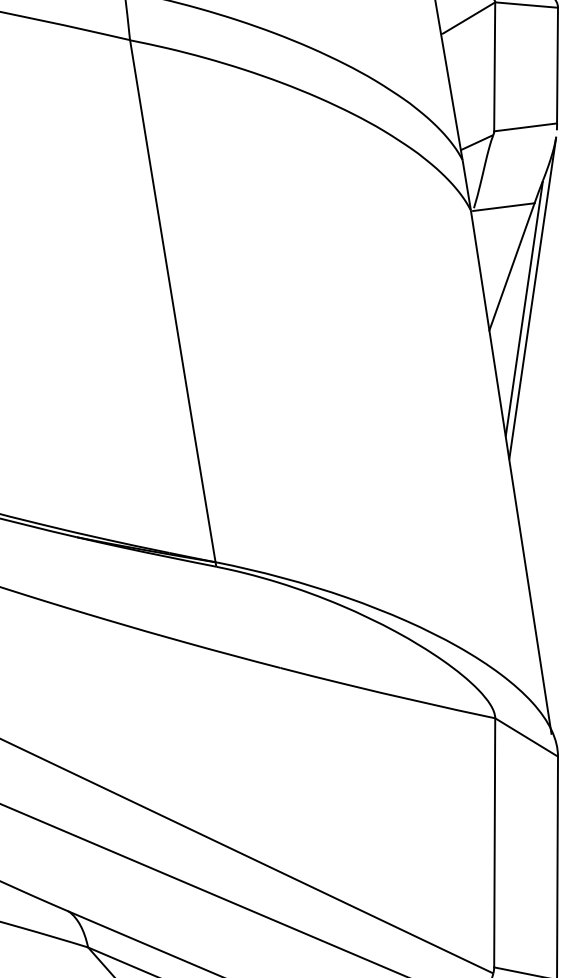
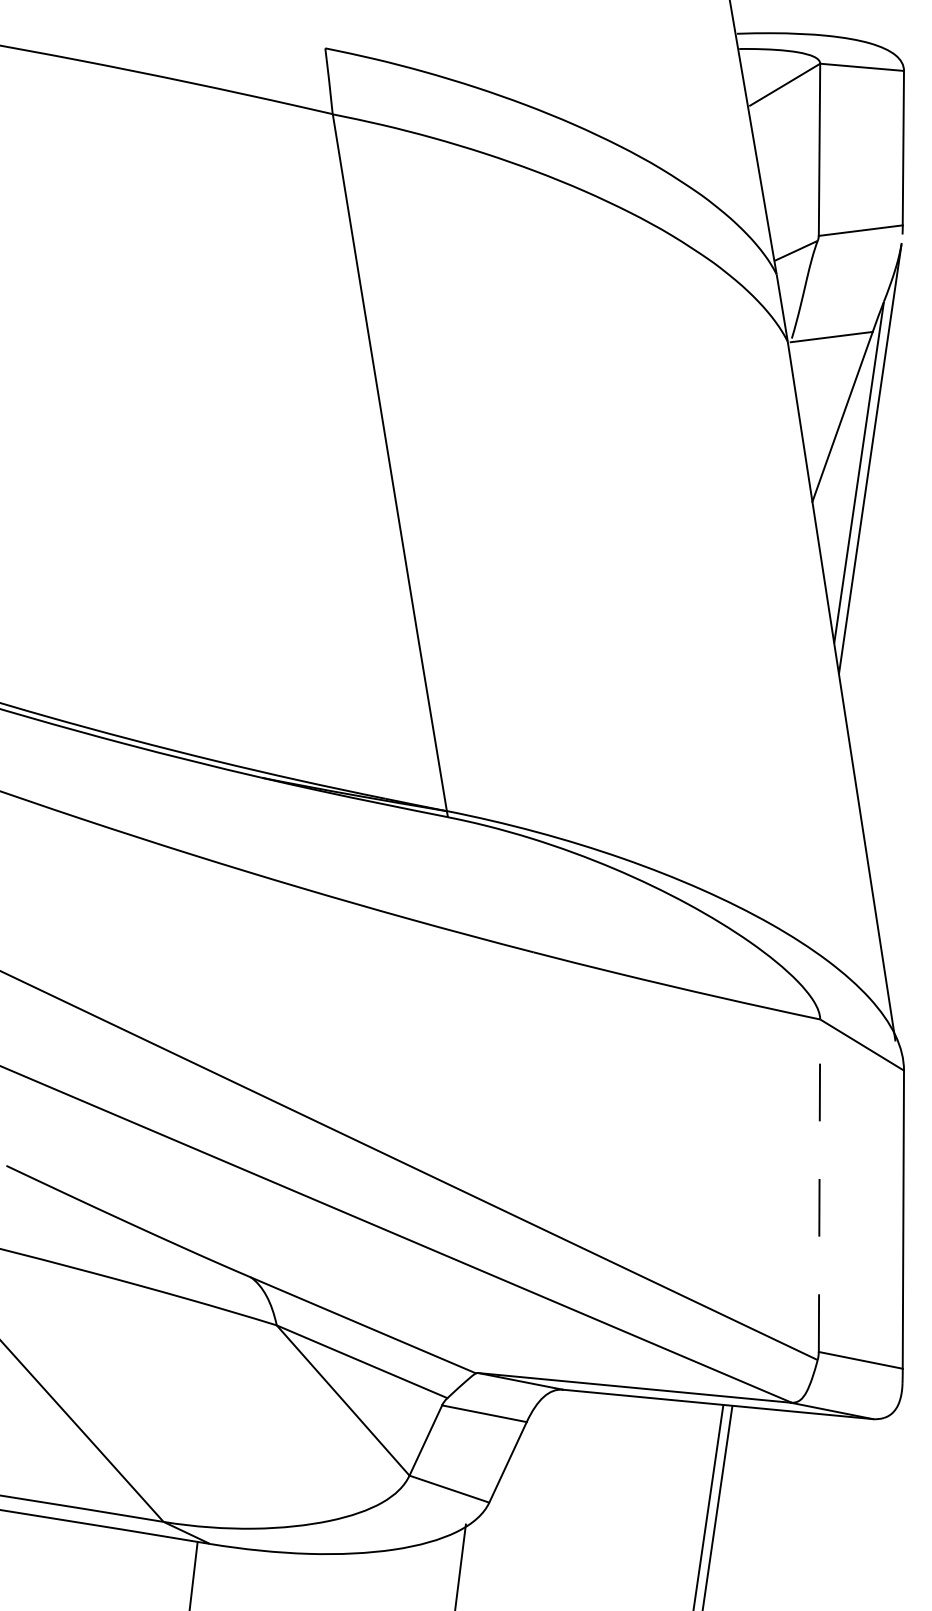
line: (494, 842) -> (819, 1185), solid -> dashed

